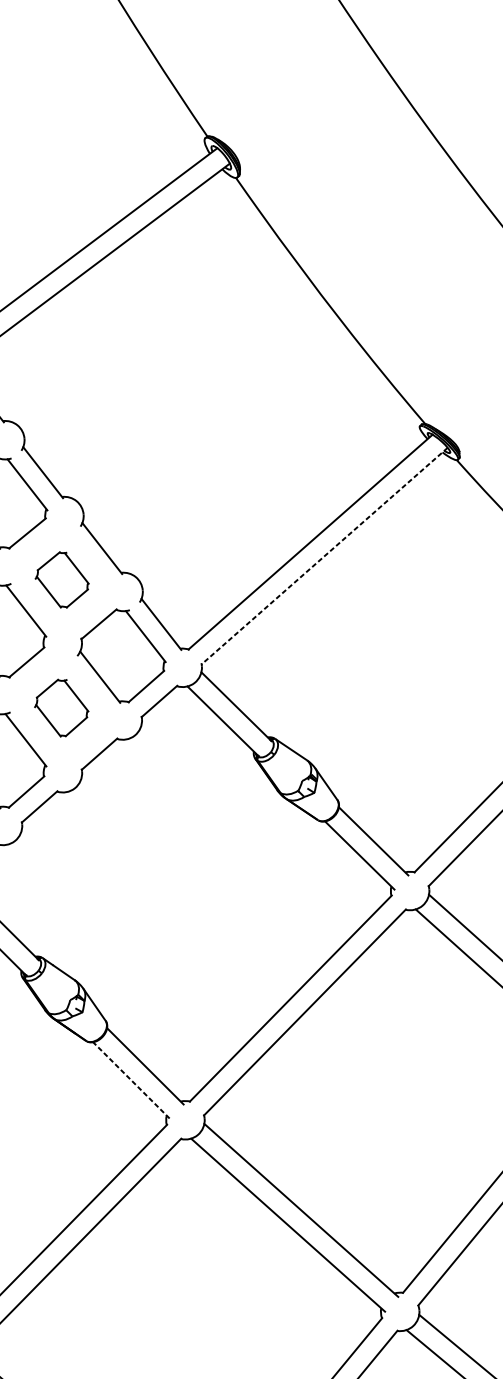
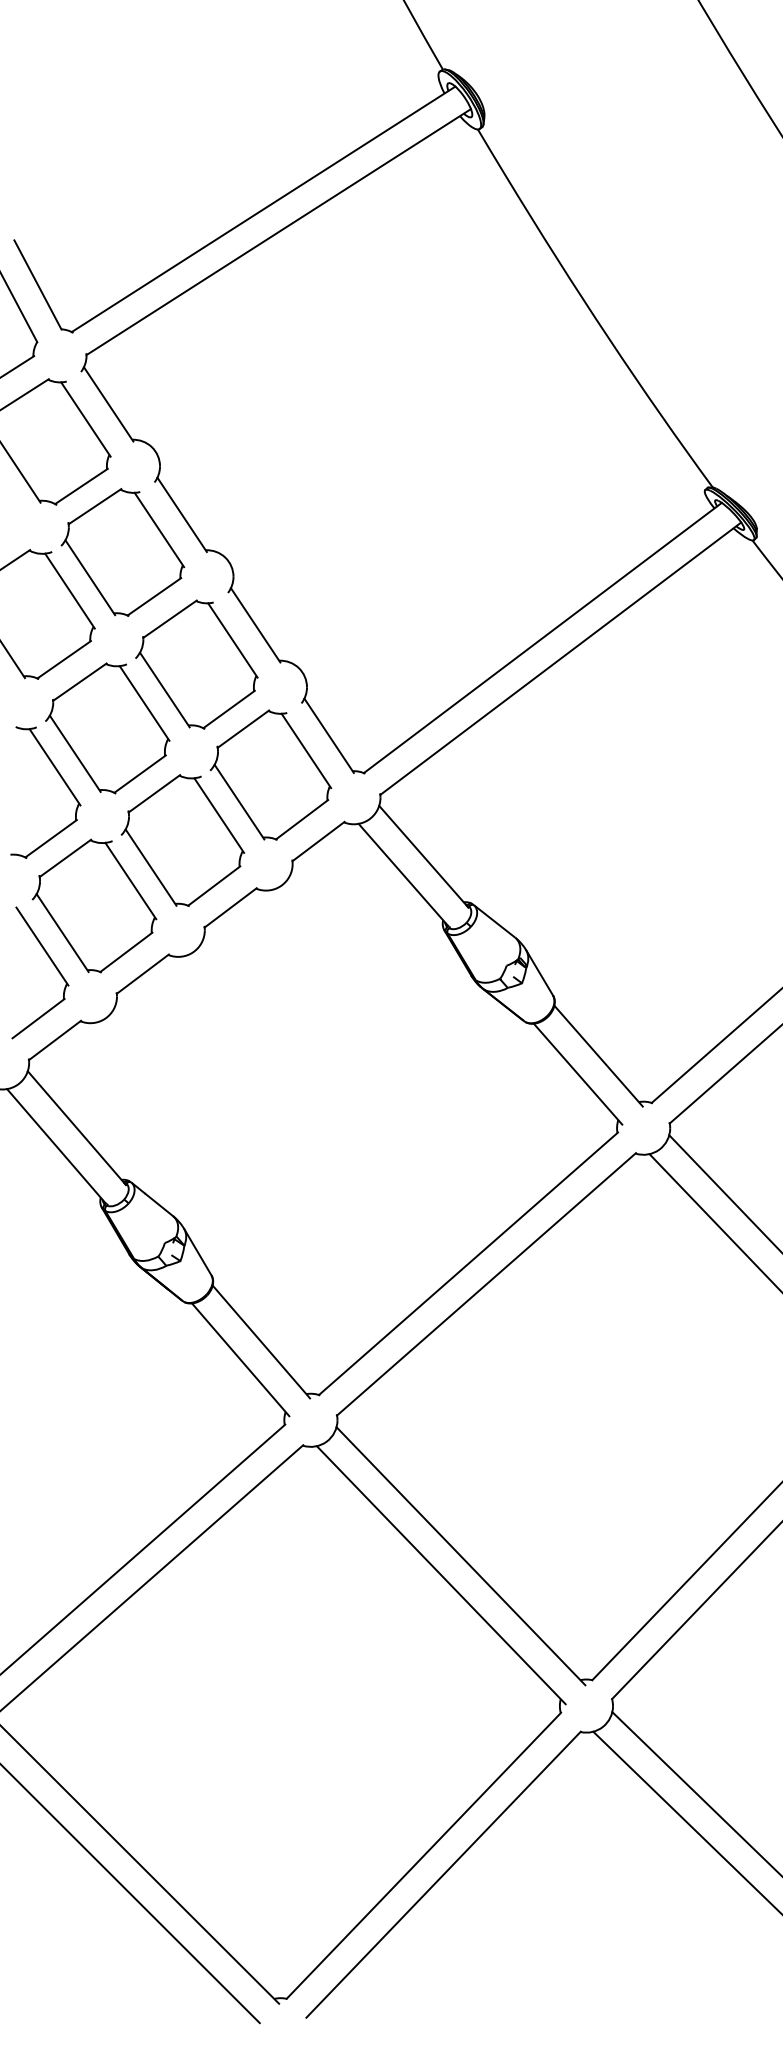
line: (324, 556) -> (560, 659), dashed -> solid
part: (61, 580) -> (196, 664), size x1.67
part: (61, 708) -> (182, 840), size x1.67
line: (131, 1080) -> (240, 1359), dashed -> solid

